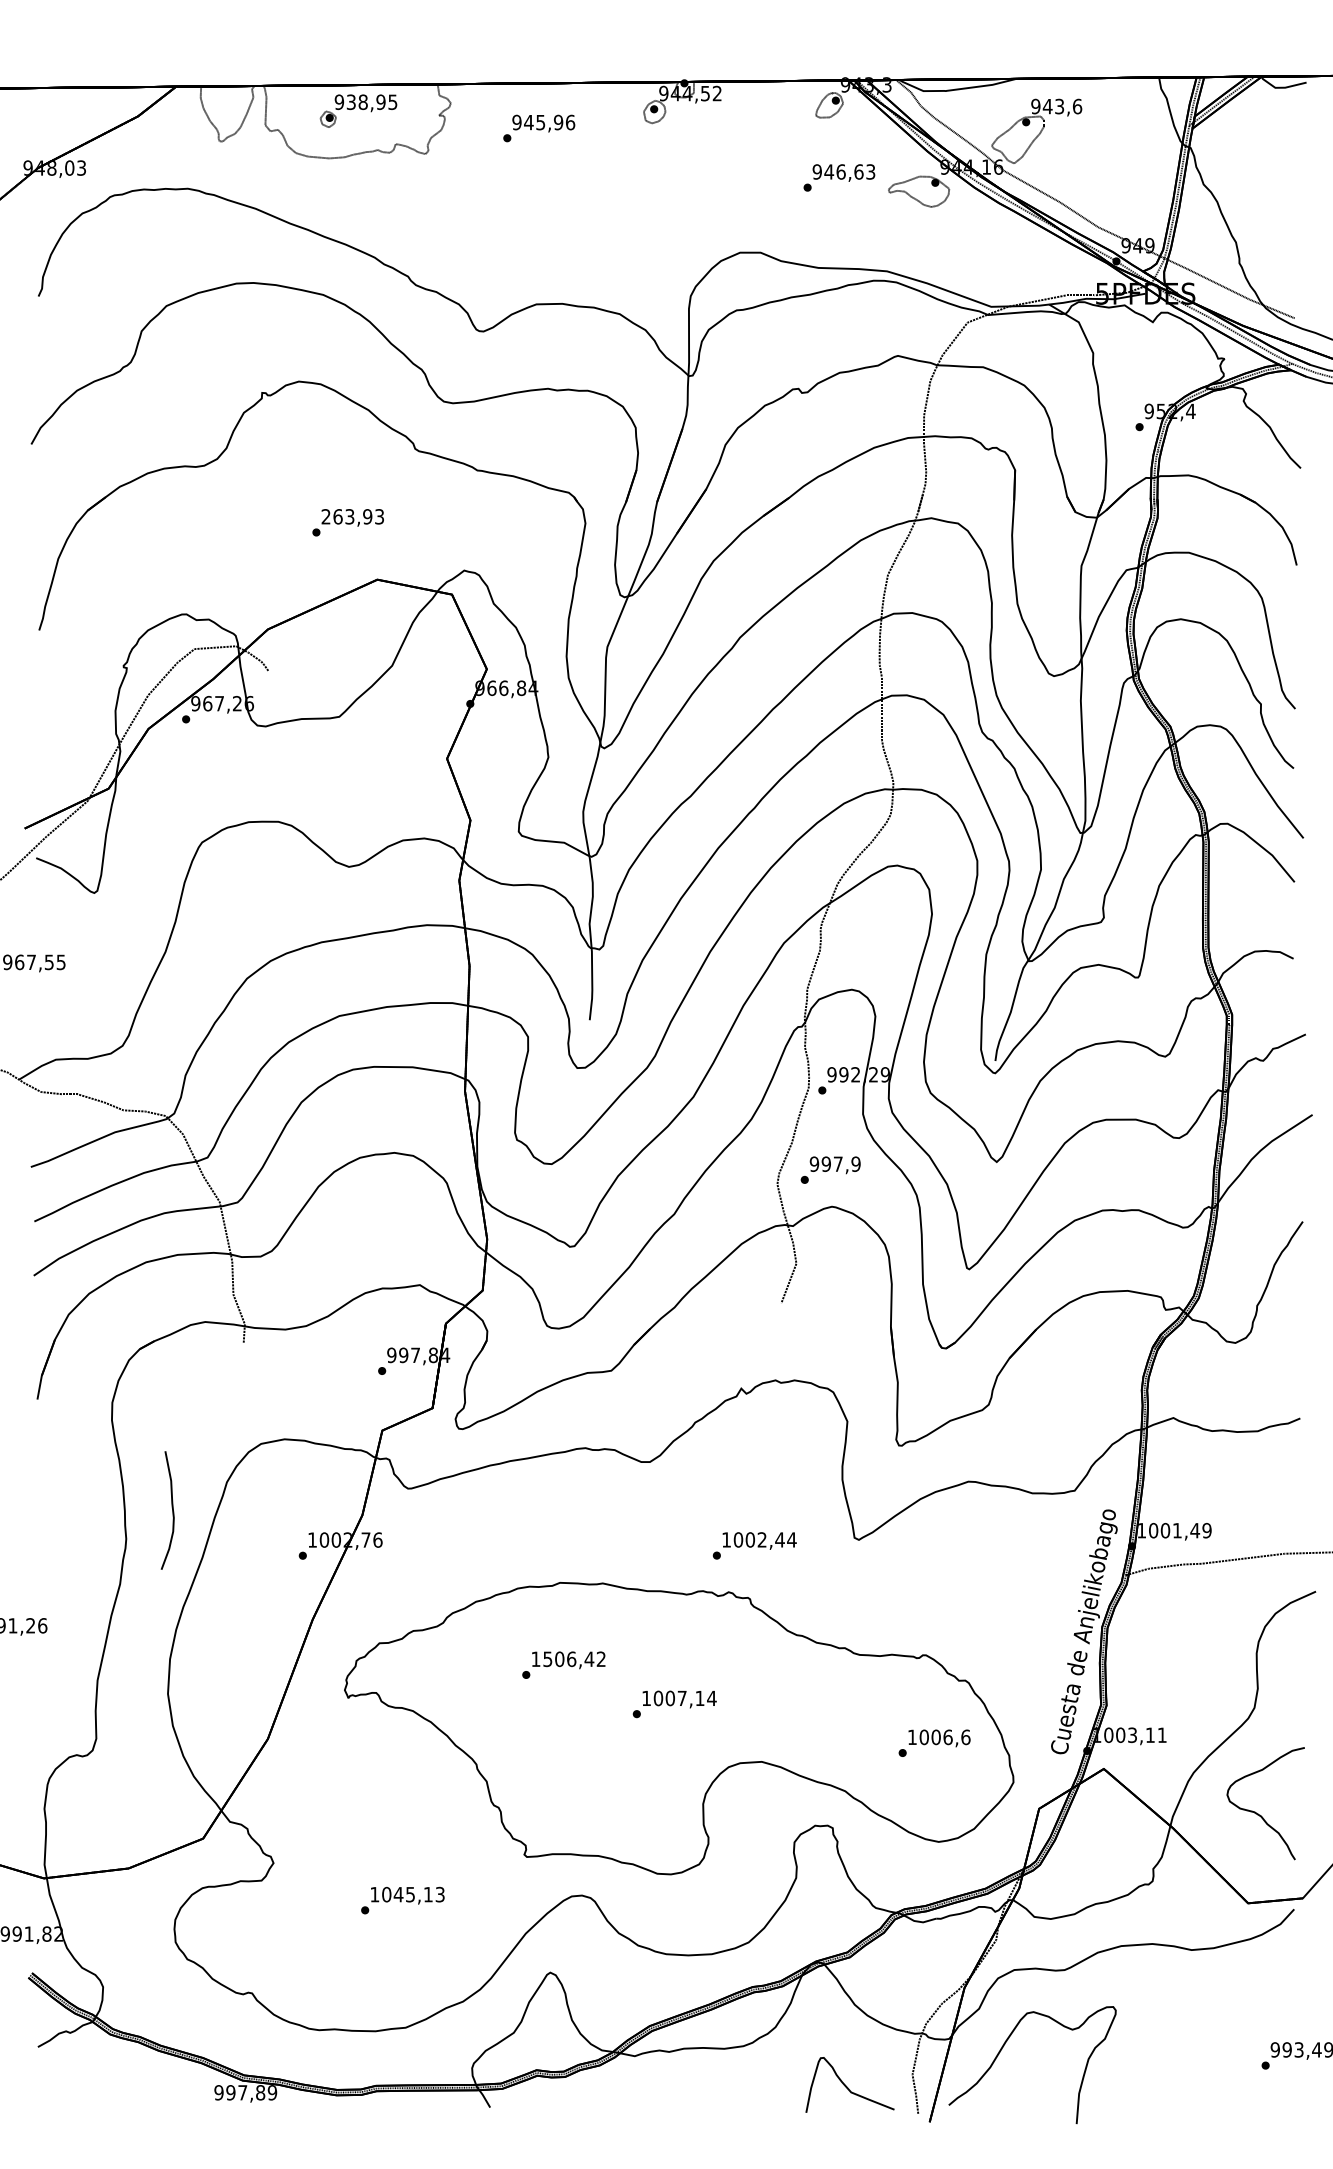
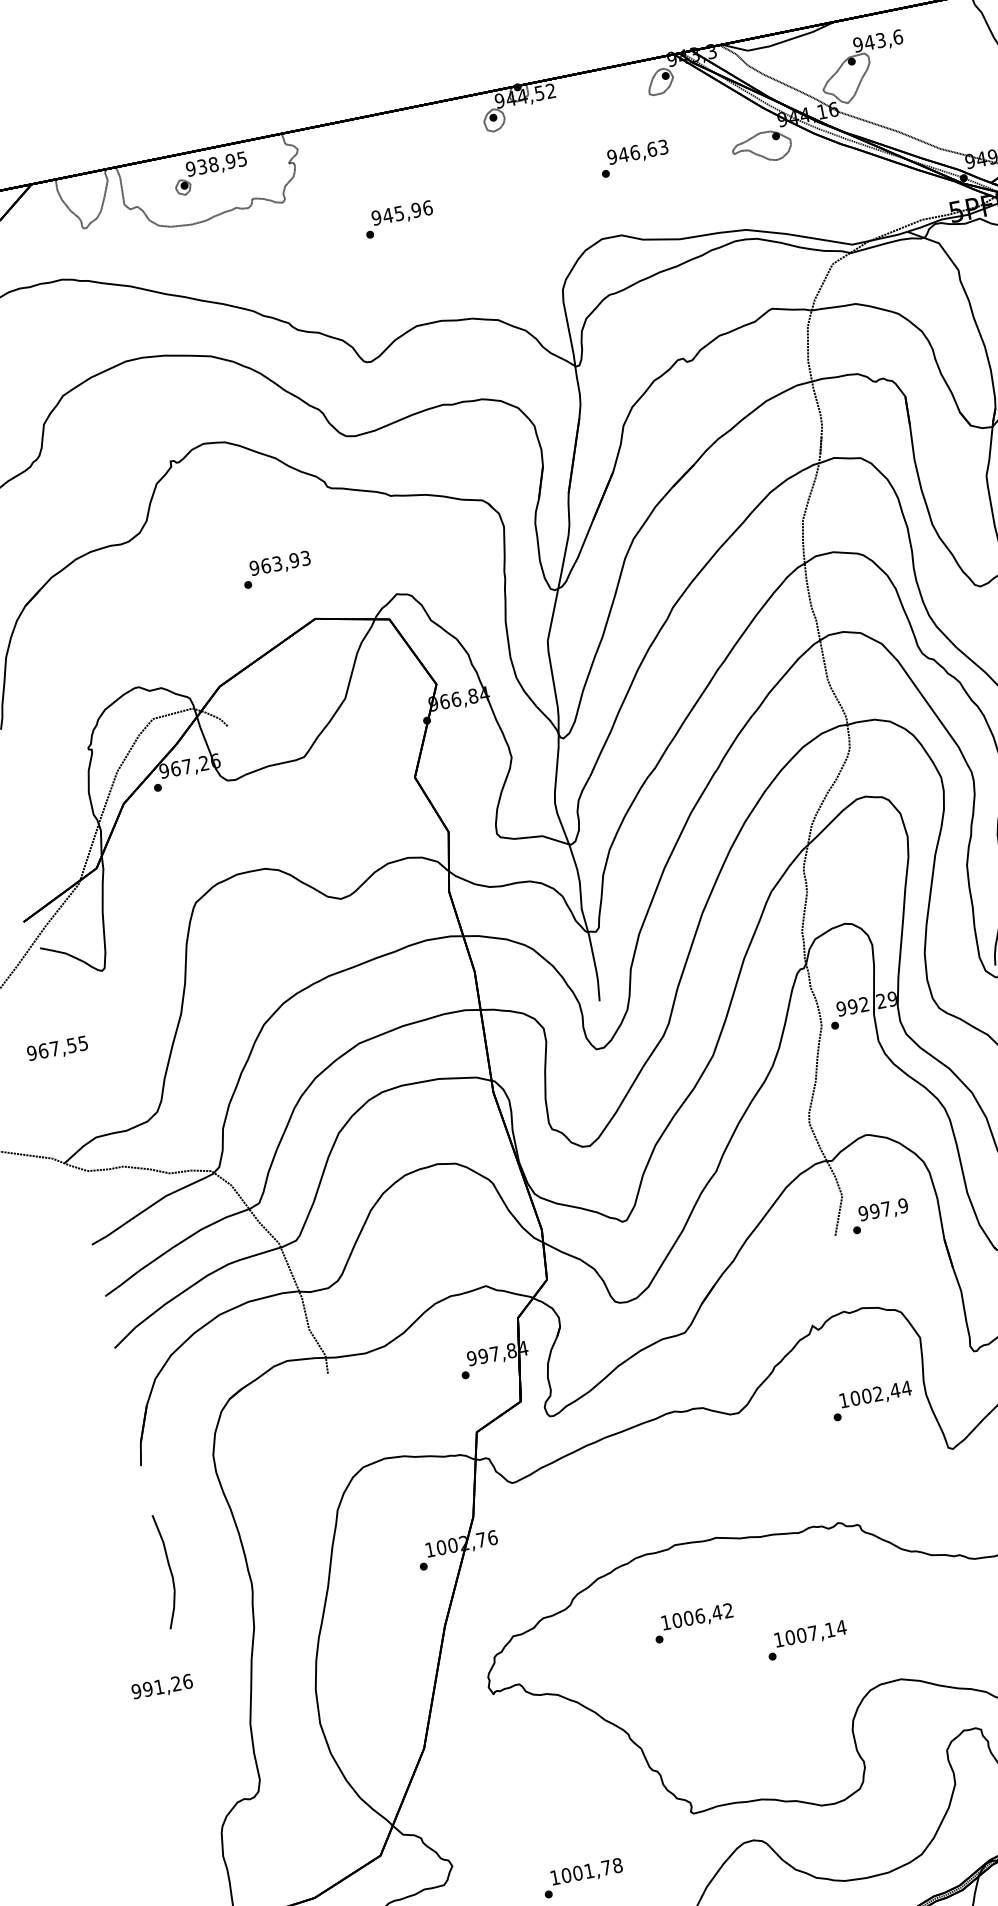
text: (539, 128) -> (399, 219), moved
text: (839, 177) -> (634, 158), moved
text: (325, 516) -> (253, 567), 263,93 -> 963,93
text: (830, 1169) -> (879, 1215), moved
curve: (171, 1507) -> (168, 1567), moved
text: (754, 1545) -> (871, 1400), moved
text: (547, 1659) -> (677, 1620), 1506,42 -> 1006,42
text: (418, 1894) -> (596, 1869), 1045,13 -> 1001,78

